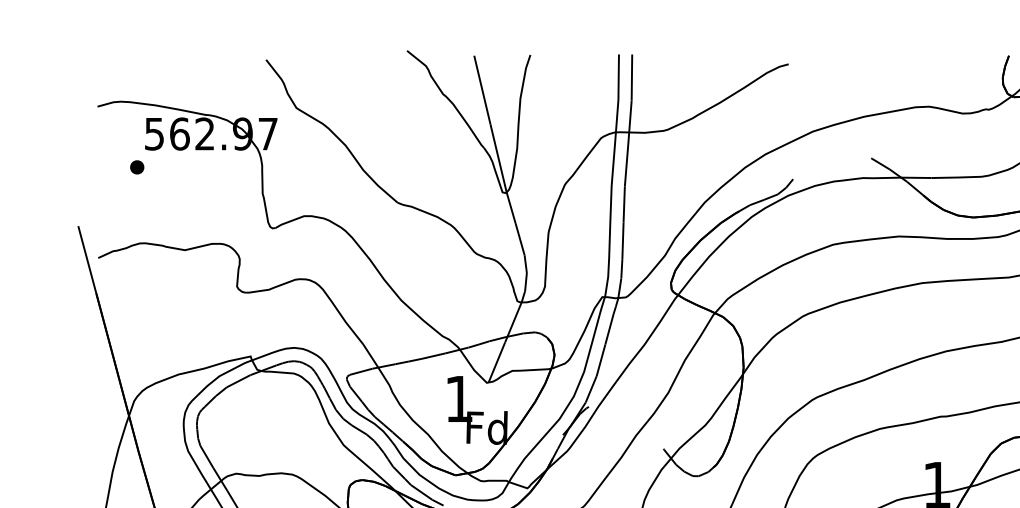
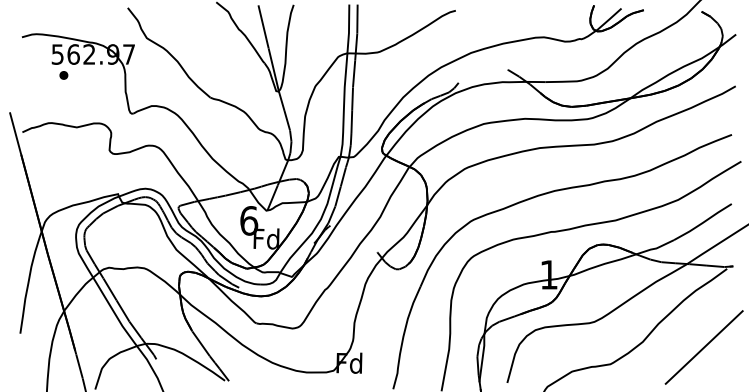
part: (136, 167) -> (63, 75), moved
text: (459, 398) -> (249, 220), 1 -> 6

